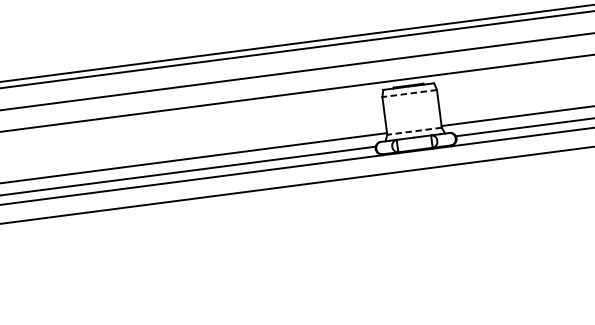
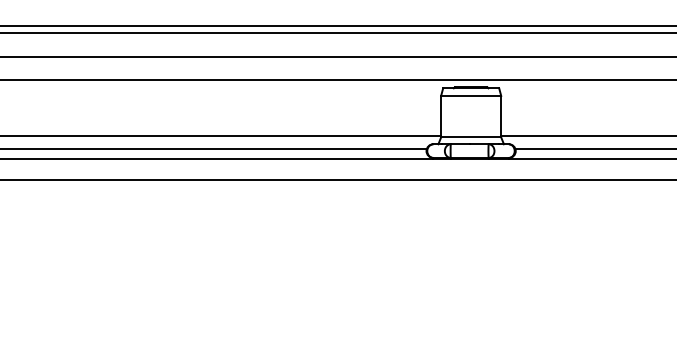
line: (408, 93) -> (470, 95), dashed -> solid
line: (413, 131) -> (470, 137), dashed -> solid

